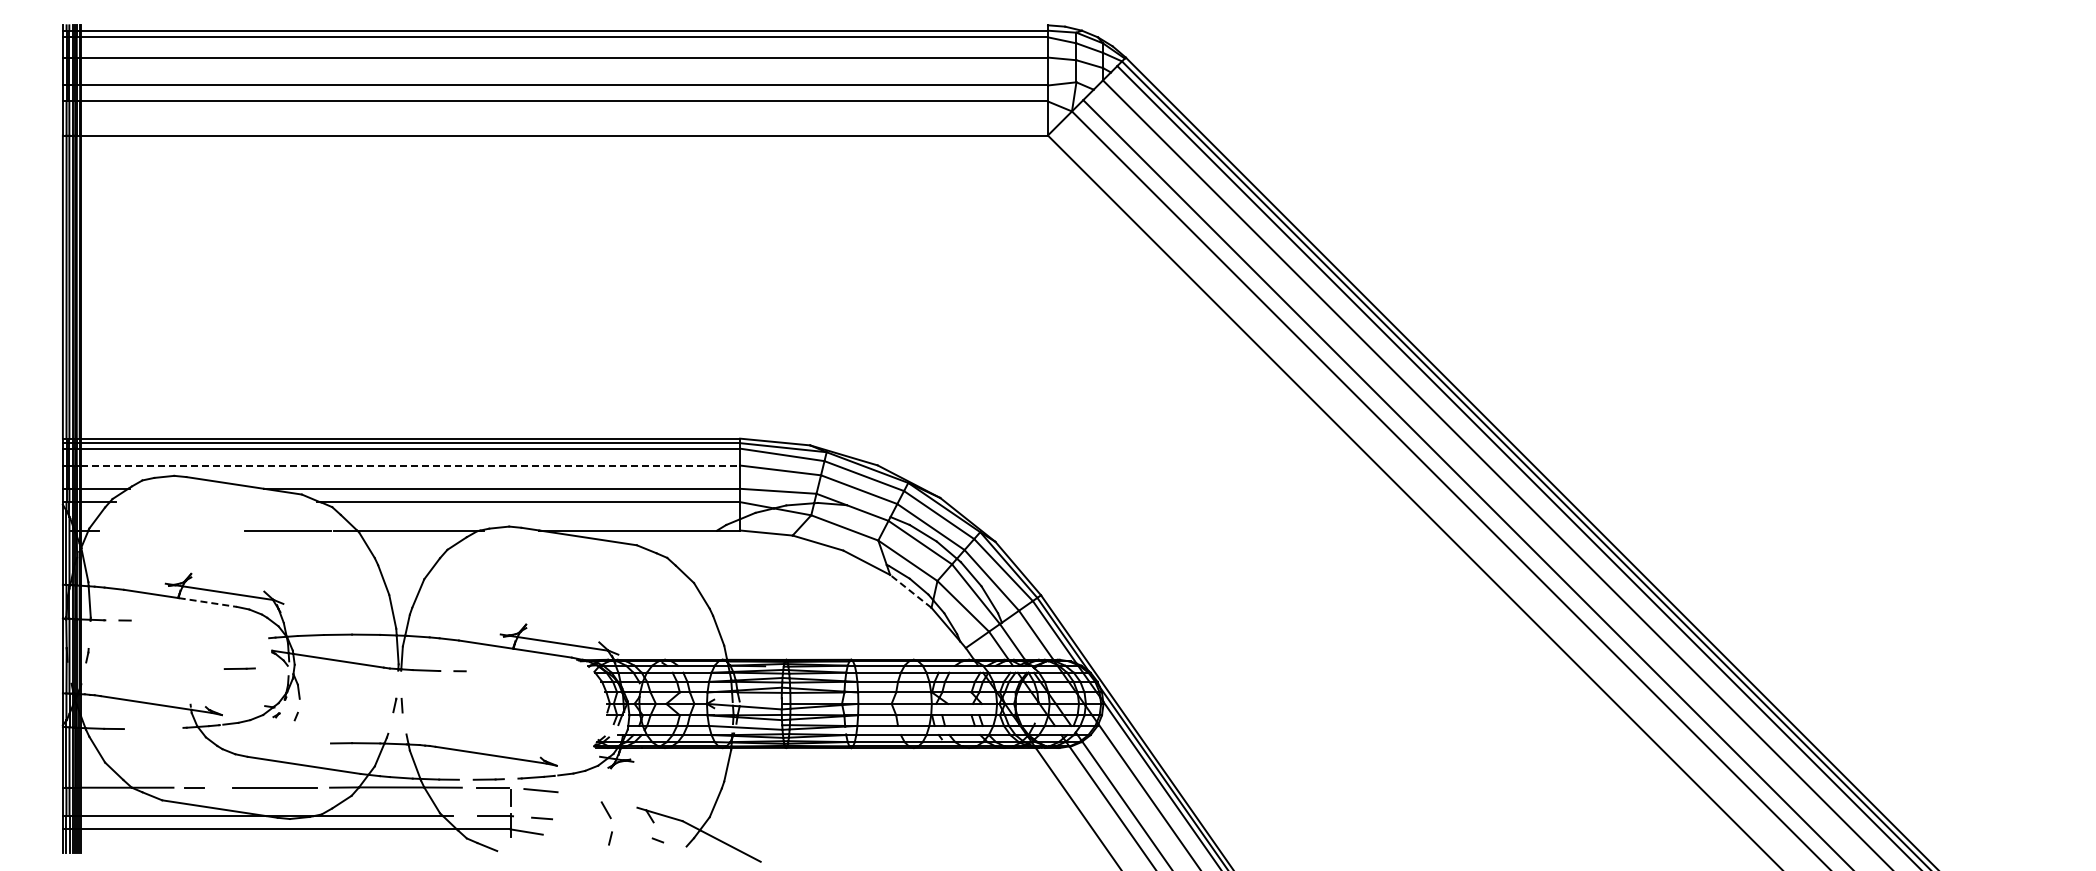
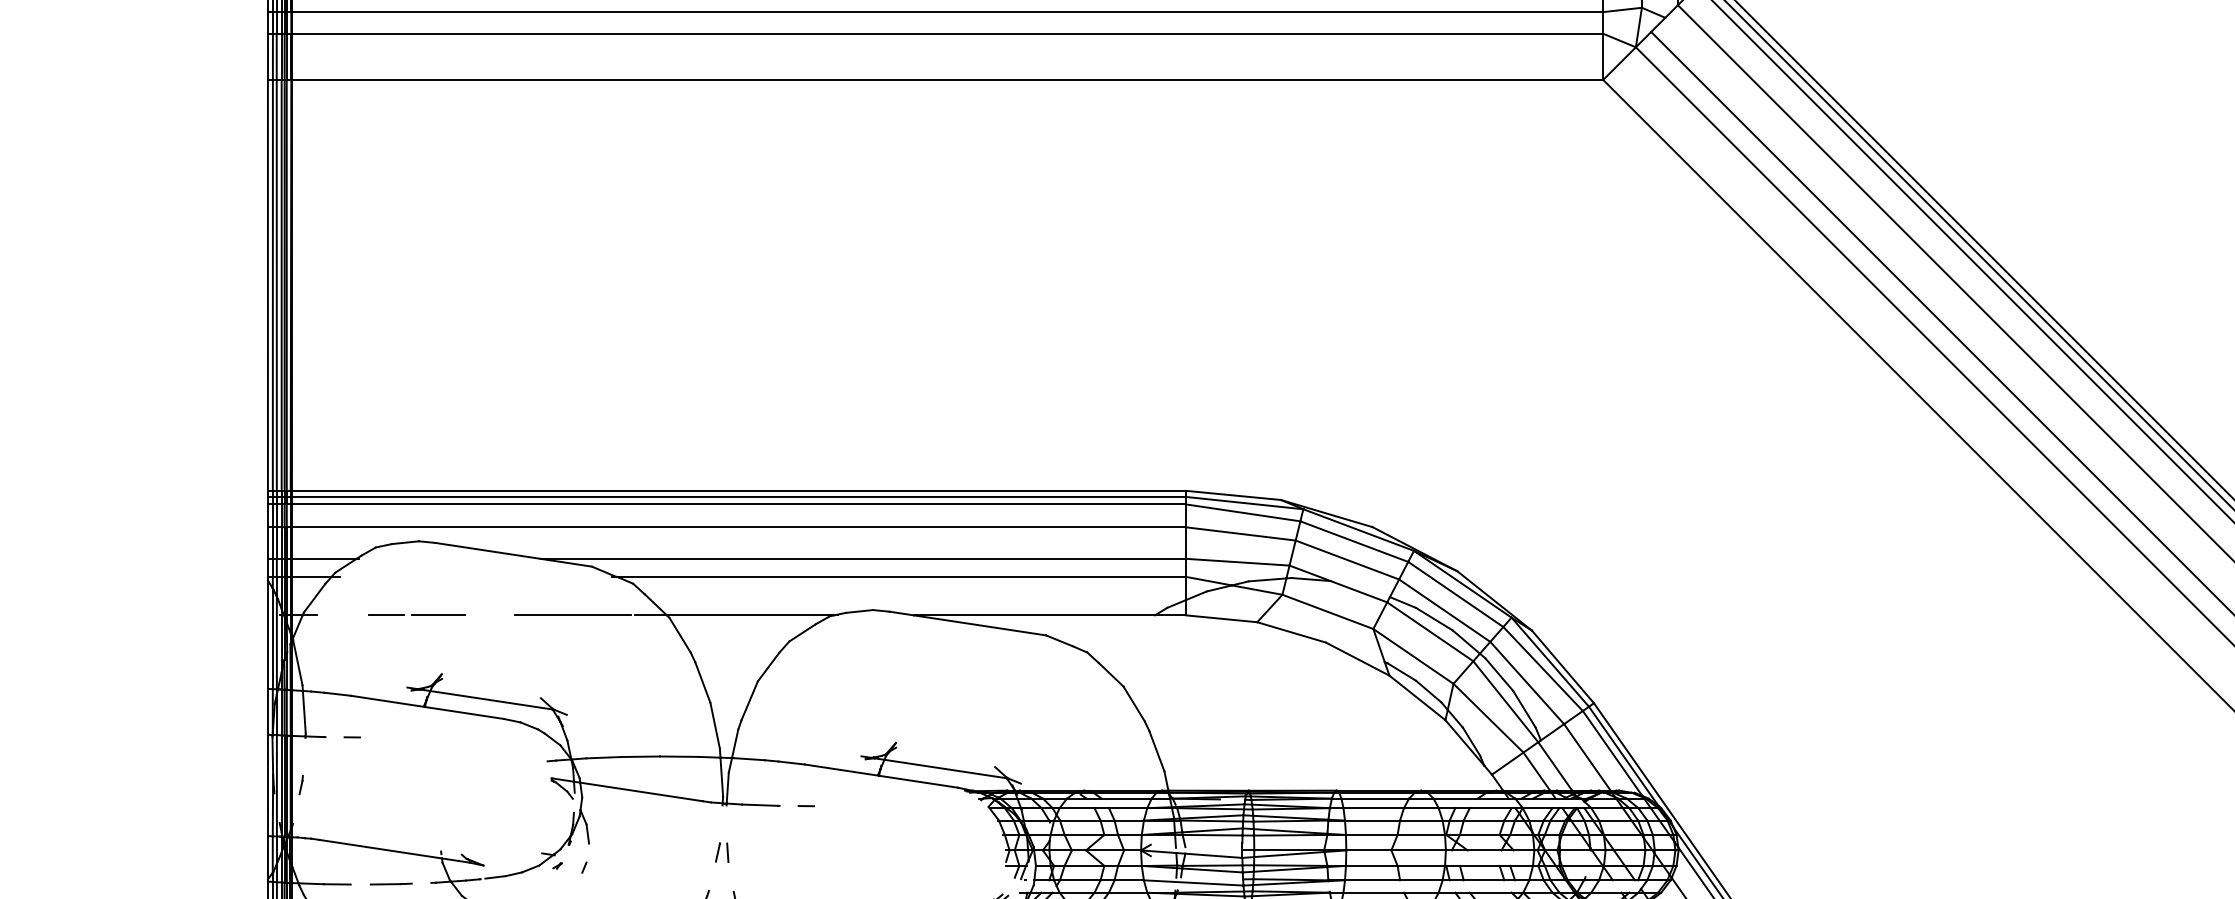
line: (410, 465) -> (739, 527), dashed -> solid
line: (150, 530) -> (386, 615), added
line: (188, 530) -> (438, 615), added
line: (910, 591) -> (1416, 698), dashed -> solid
line: (208, 602) -> (465, 712), dashed -> solid
line: (239, 668) -> (390, 883), moved

